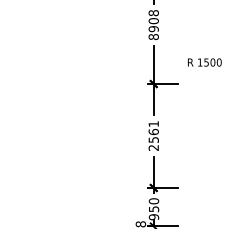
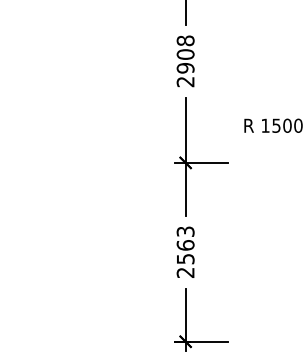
text: (153, 37) -> (185, 82), 8908 -> 2908
text: (153, 123) -> (185, 230), 2561 -> 2563

